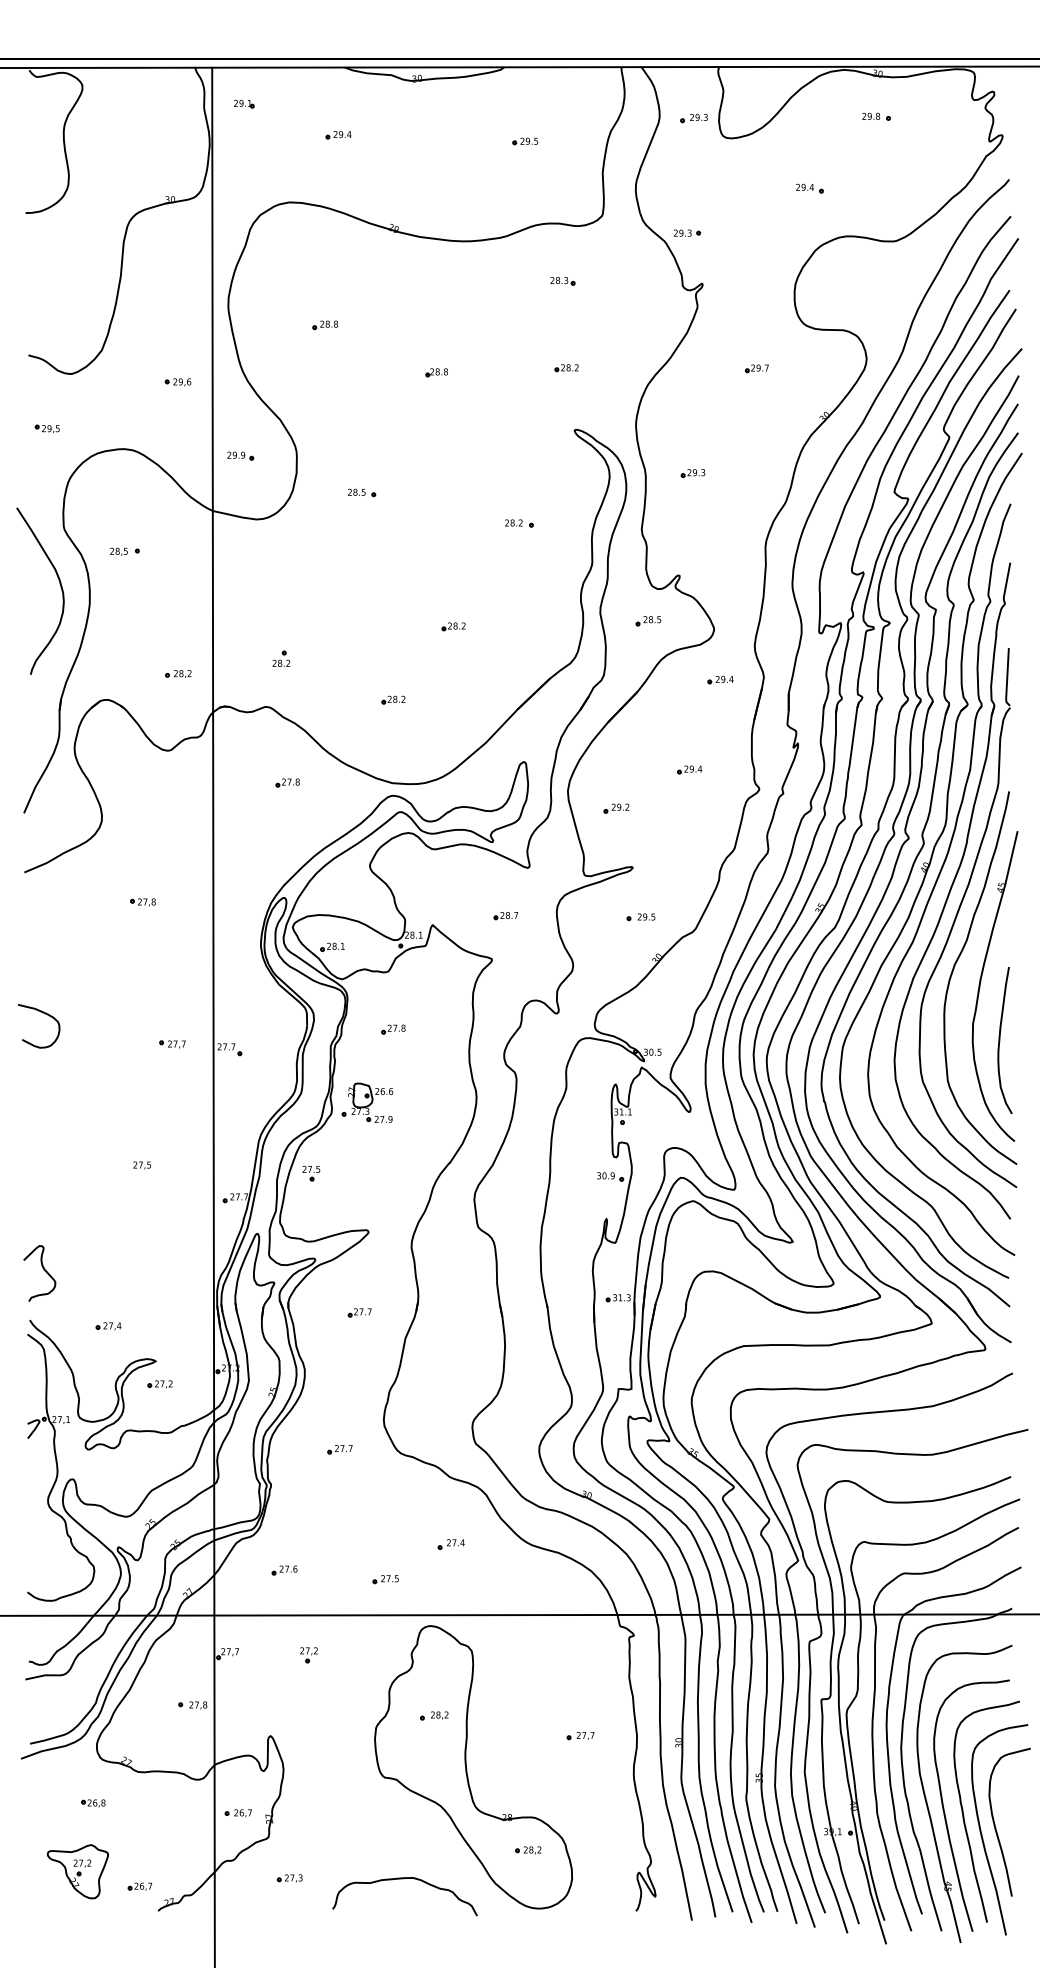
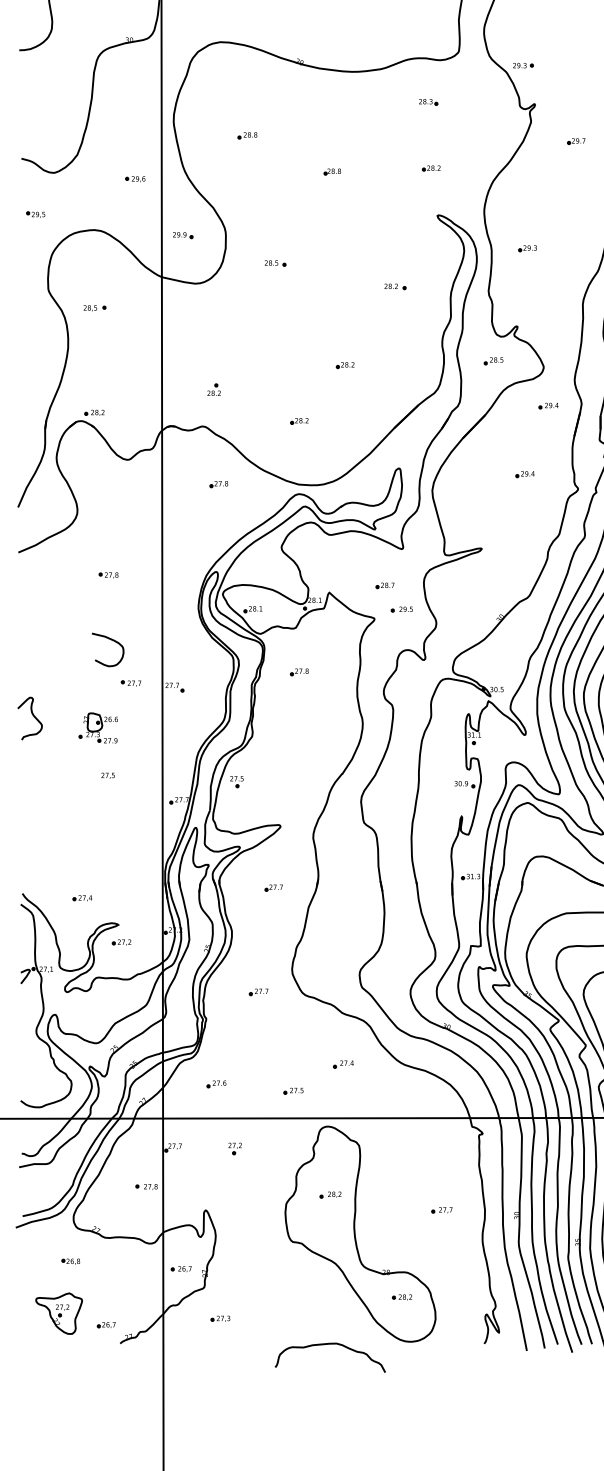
part: (756, 368) -> (576, 141), moved
curve: (59, 584) -> (45, 333), removed
part: (178, 673) -> (94, 412), moved
part: (616, 808) -> (469, 503), removed
part: (640, 917) -> (401, 609), moved
curve: (42, 1013) -> (110, 640), moved
part: (367, 1102) -> (98, 727), moved
curve: (44, 1271) -> (33, 717), moved
curve: (403, 1879) -> (329, 1344), moved

